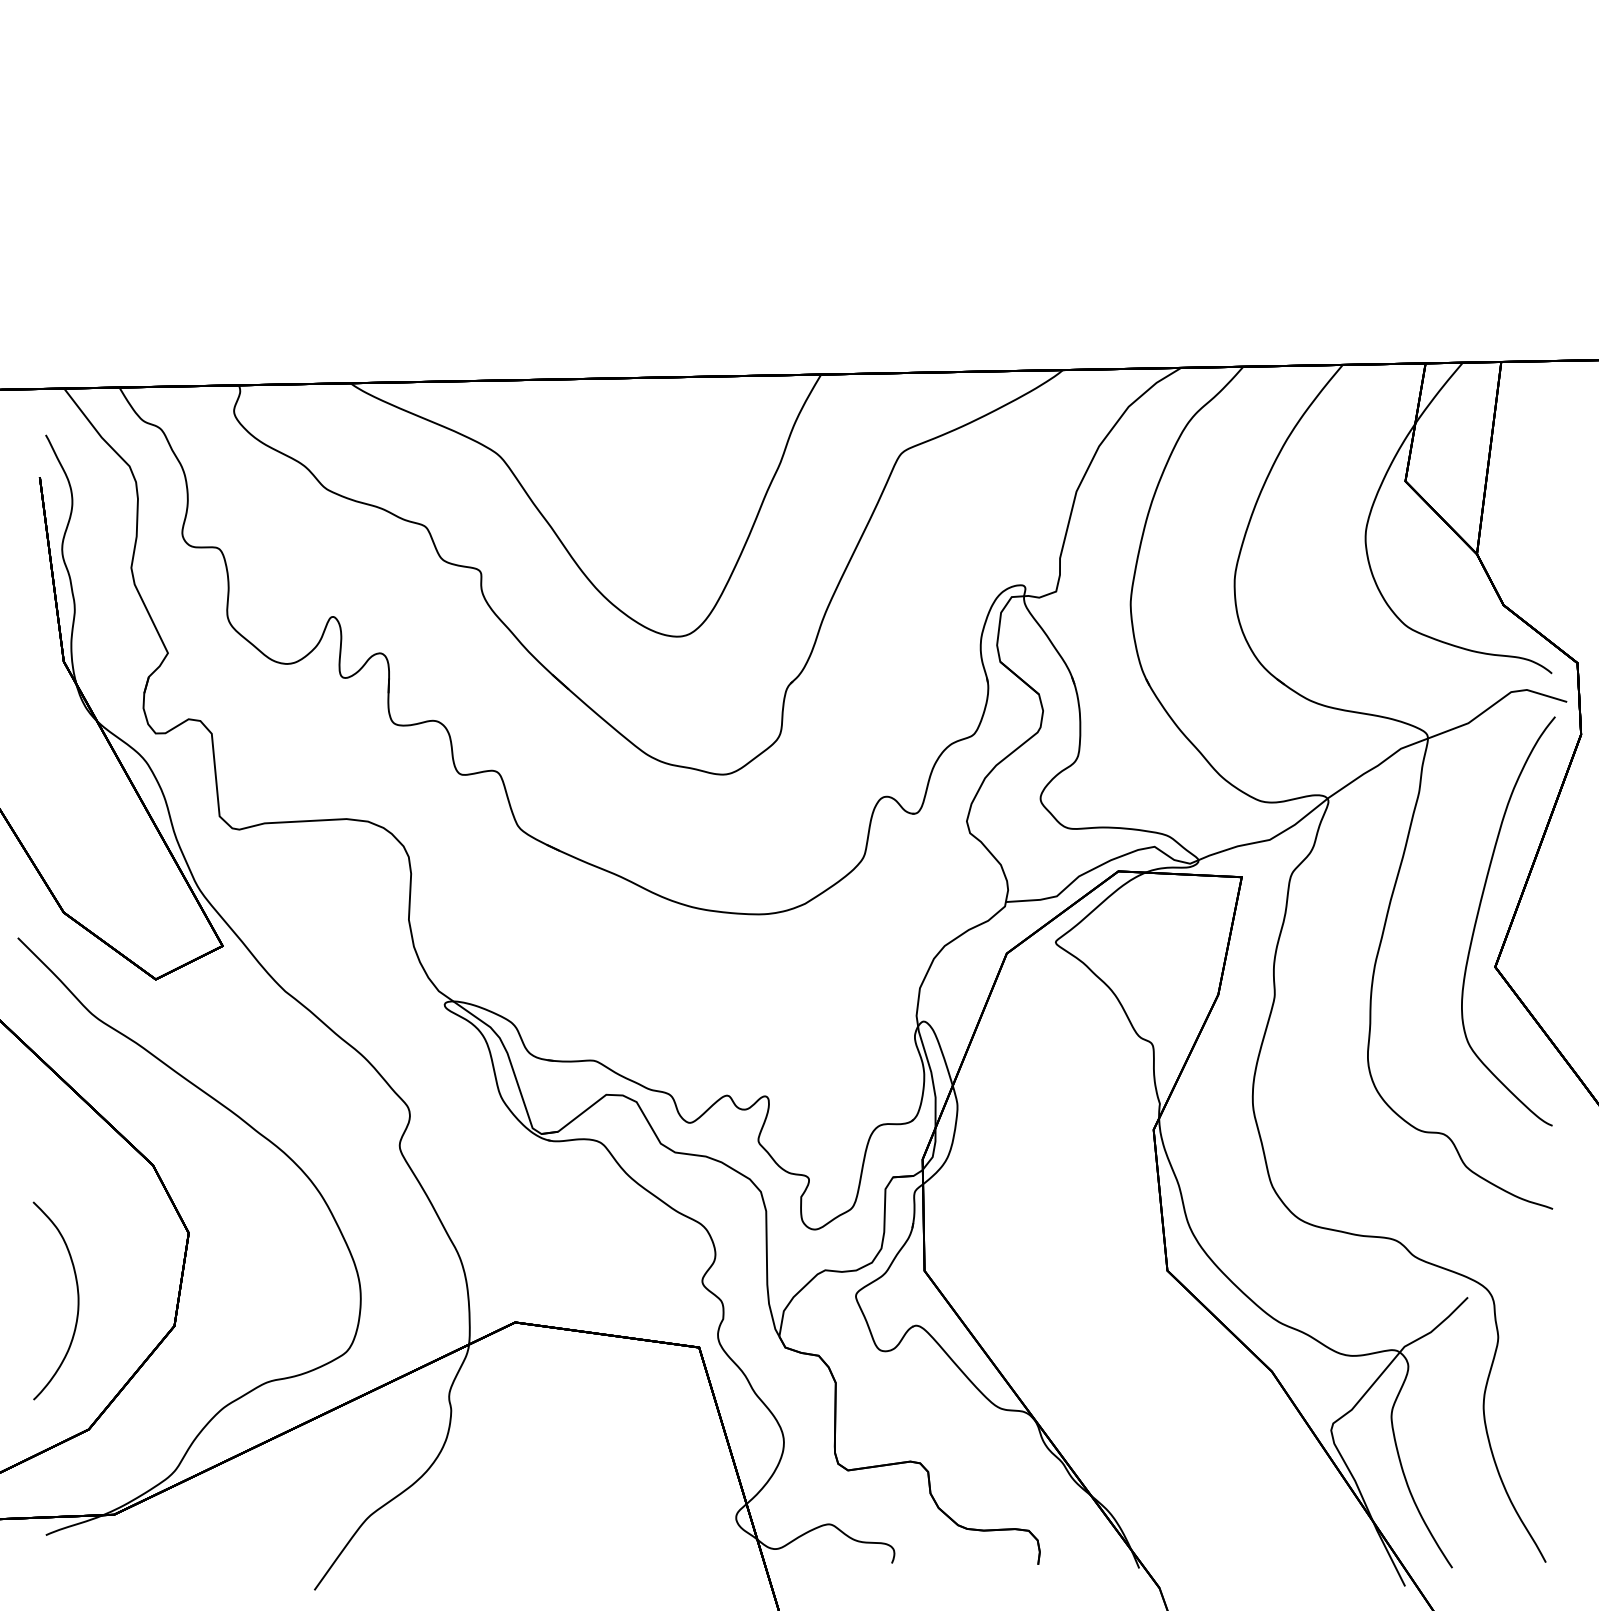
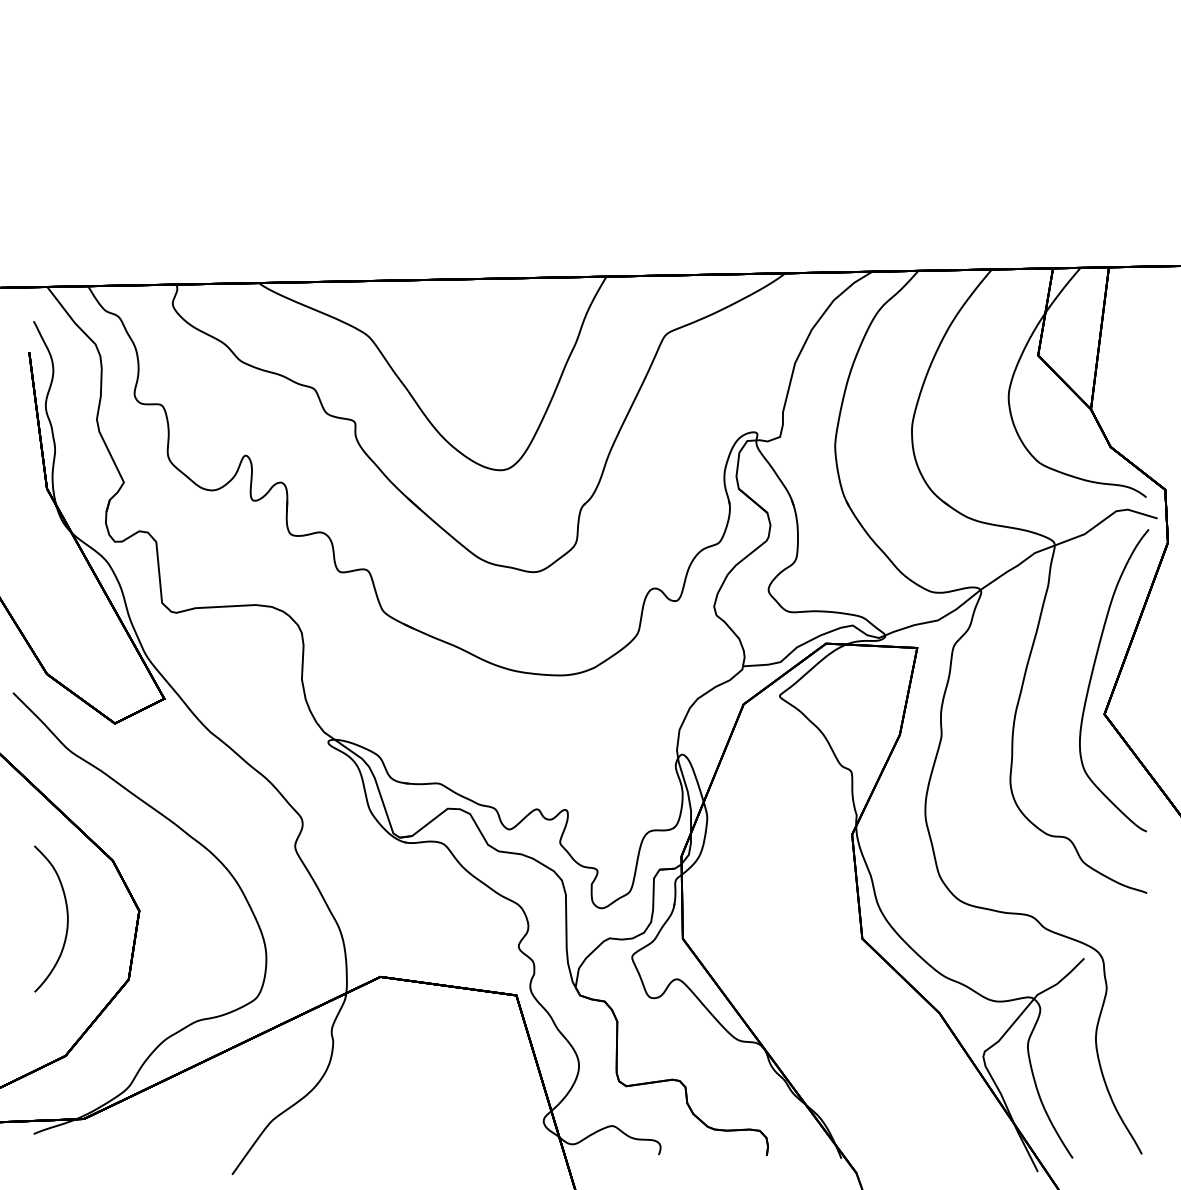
part: (76, 1296) -> (66, 915), moved

